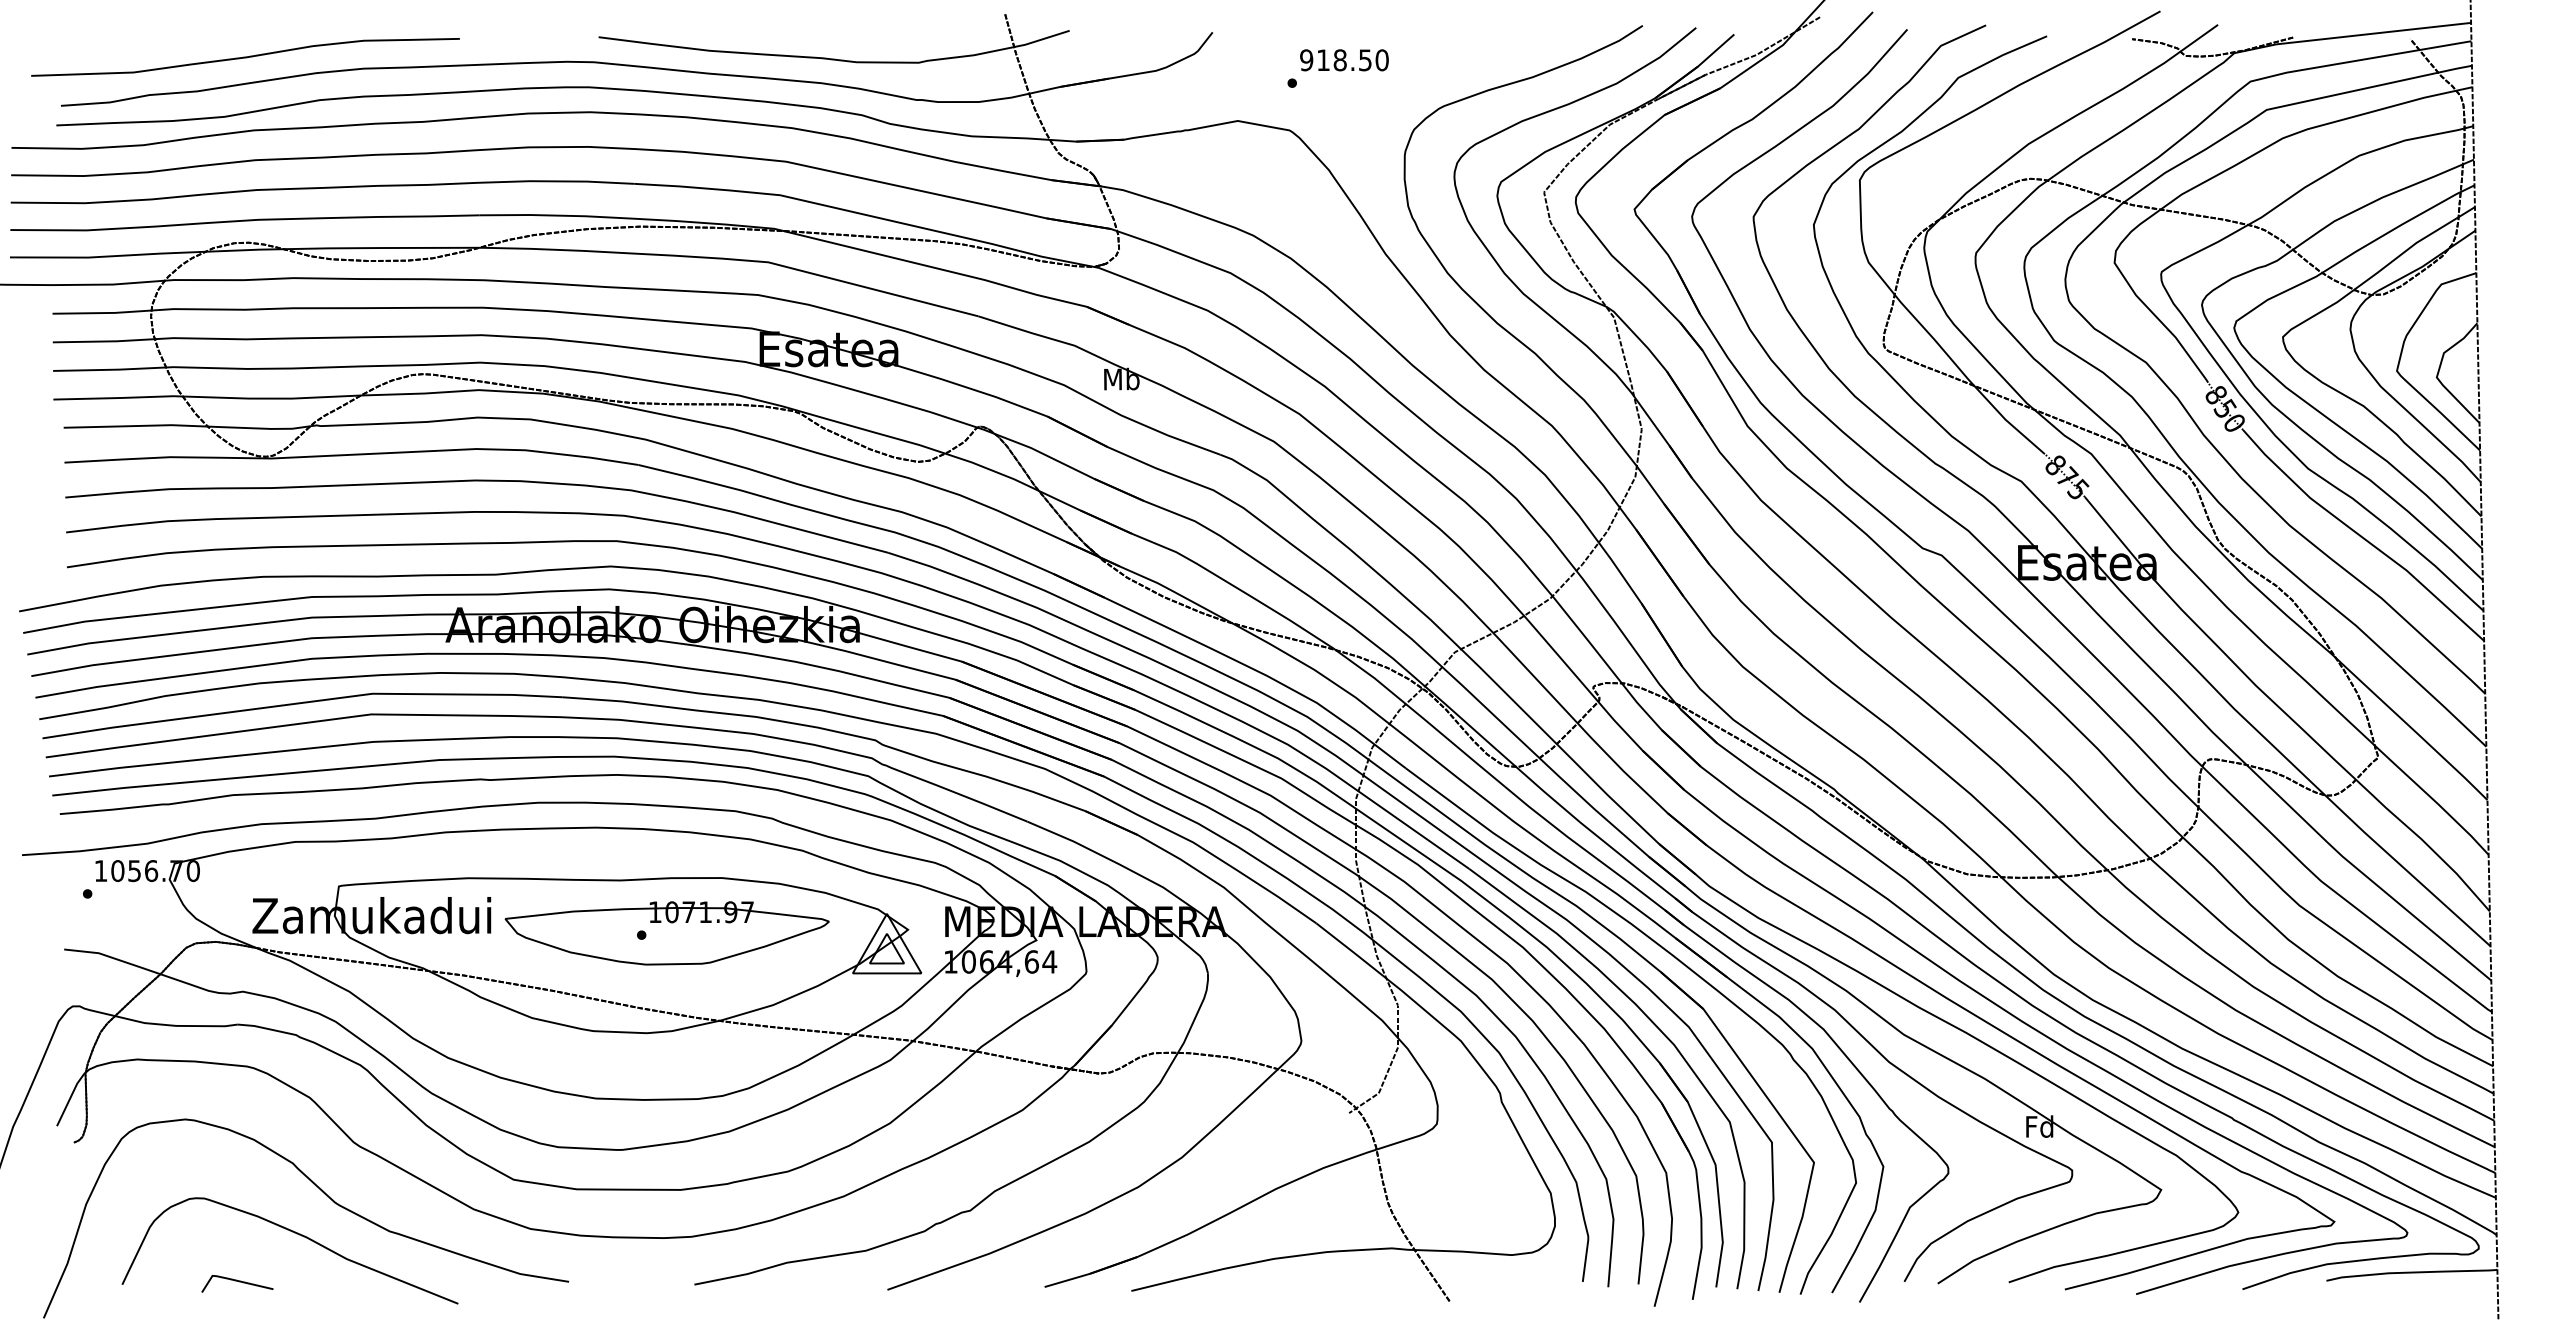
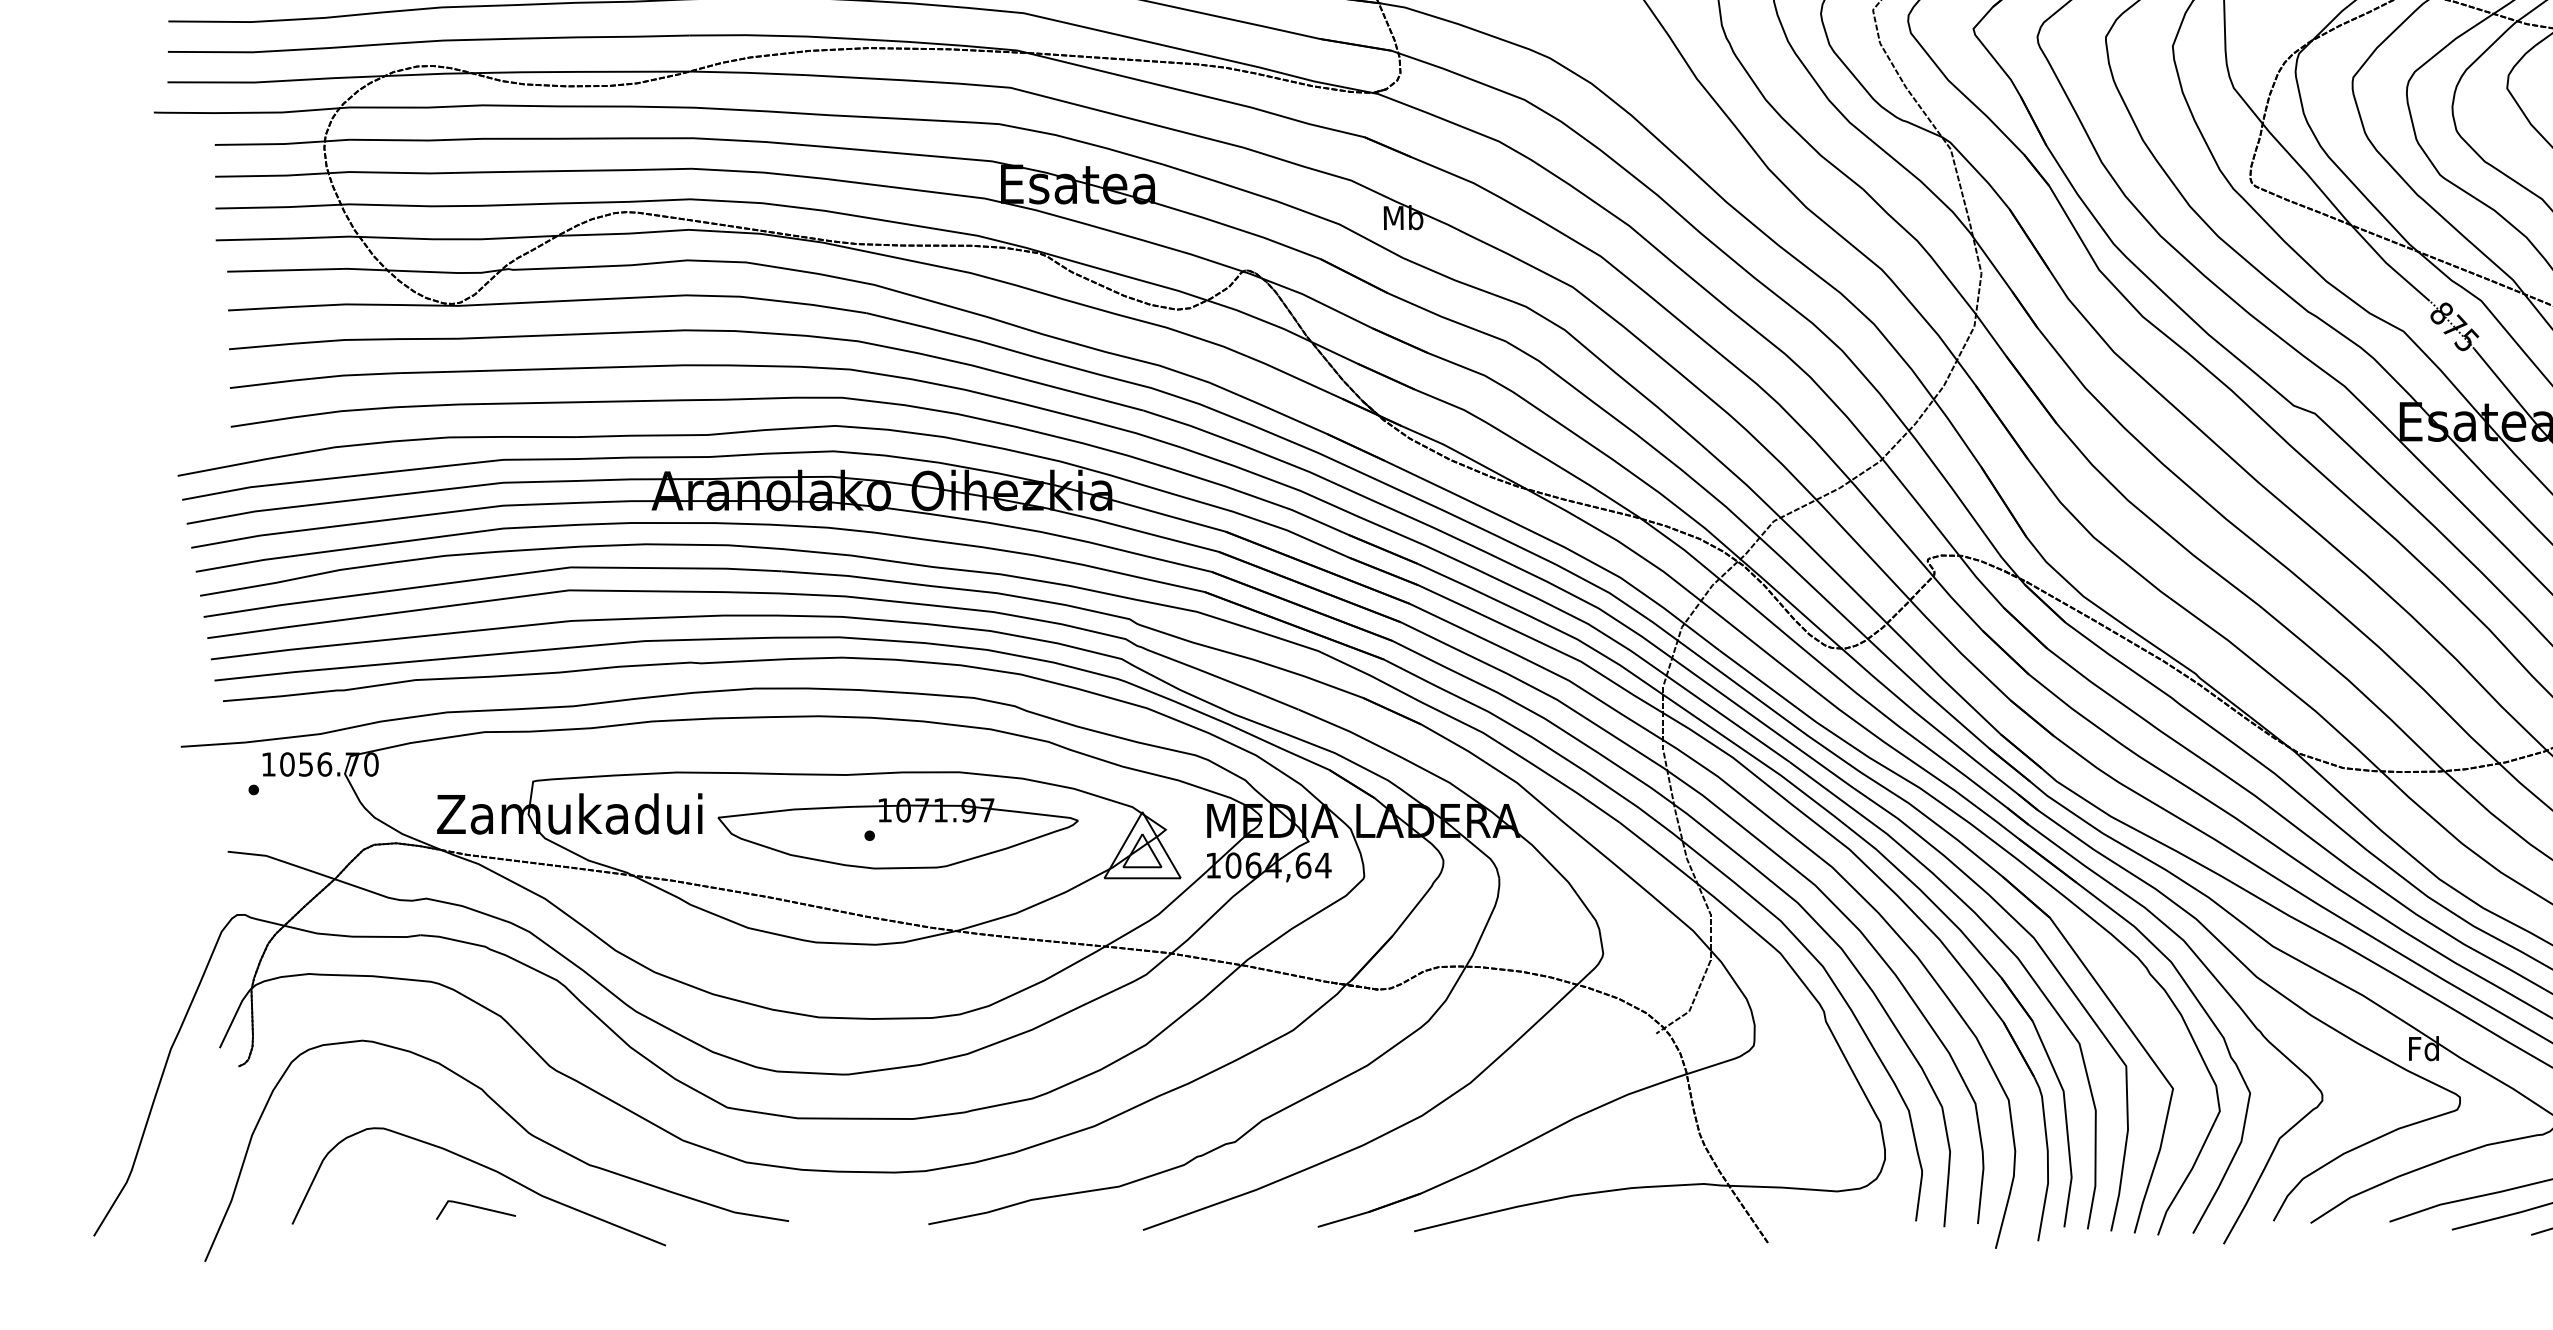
line: (237, 1281) -> (476, 1207), moved

